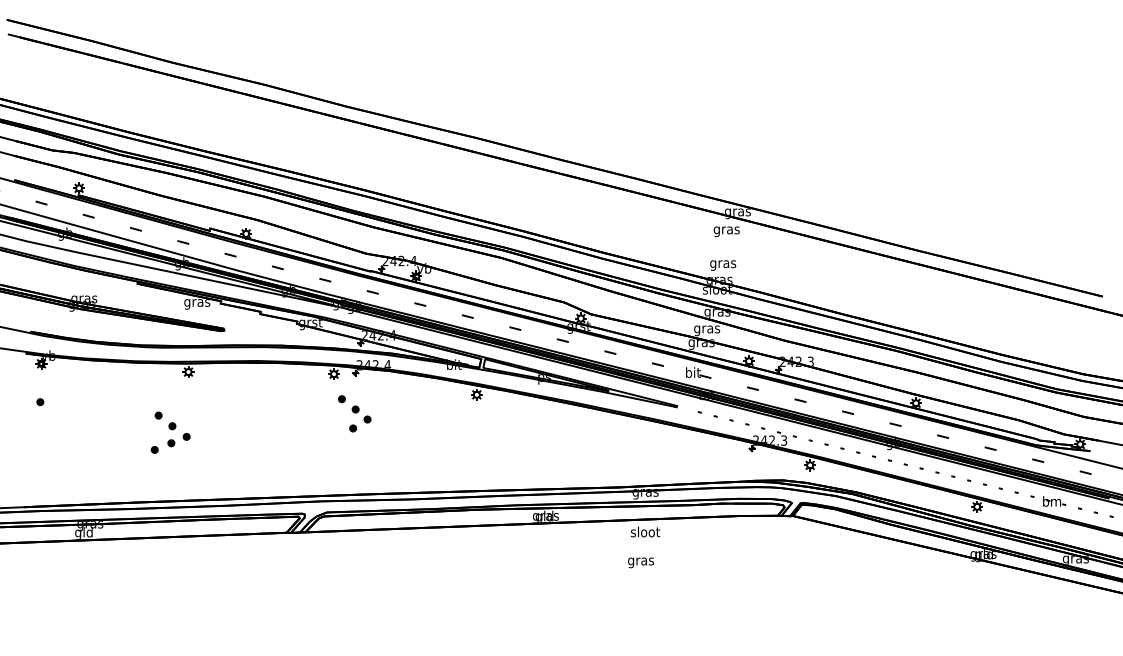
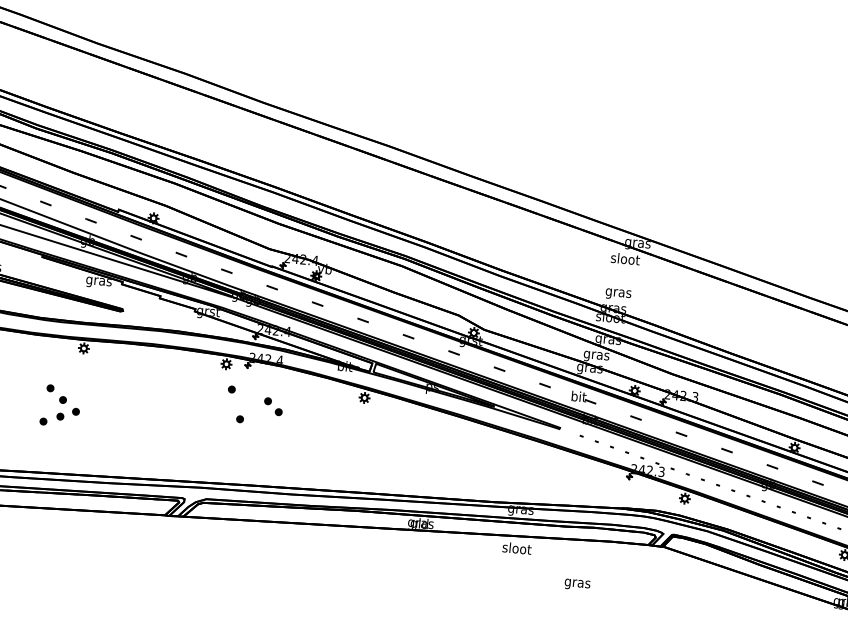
text: (726, 230) -> (624, 260), gras -> sloot
part: (361, 414) -> (273, 406), moved
text: (640, 562) -> (576, 584), moved

